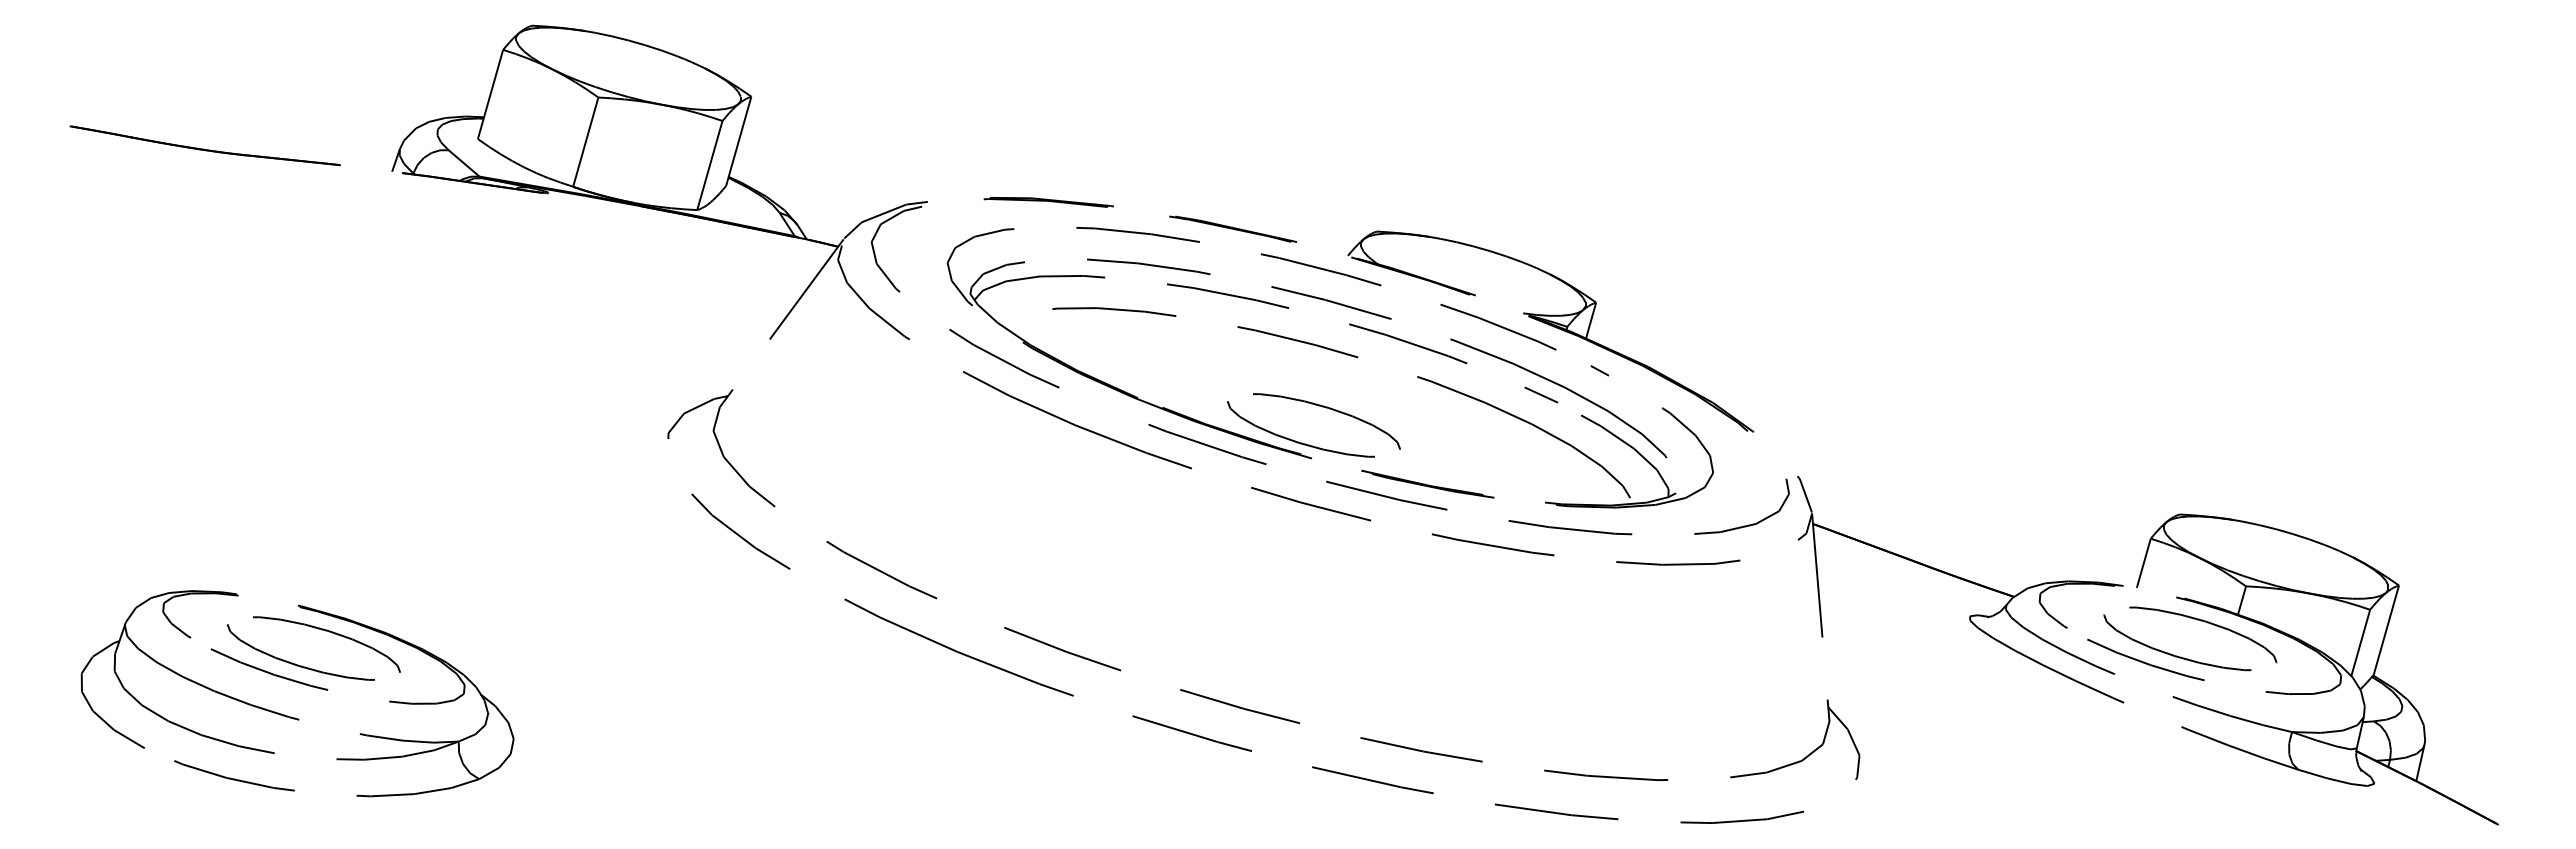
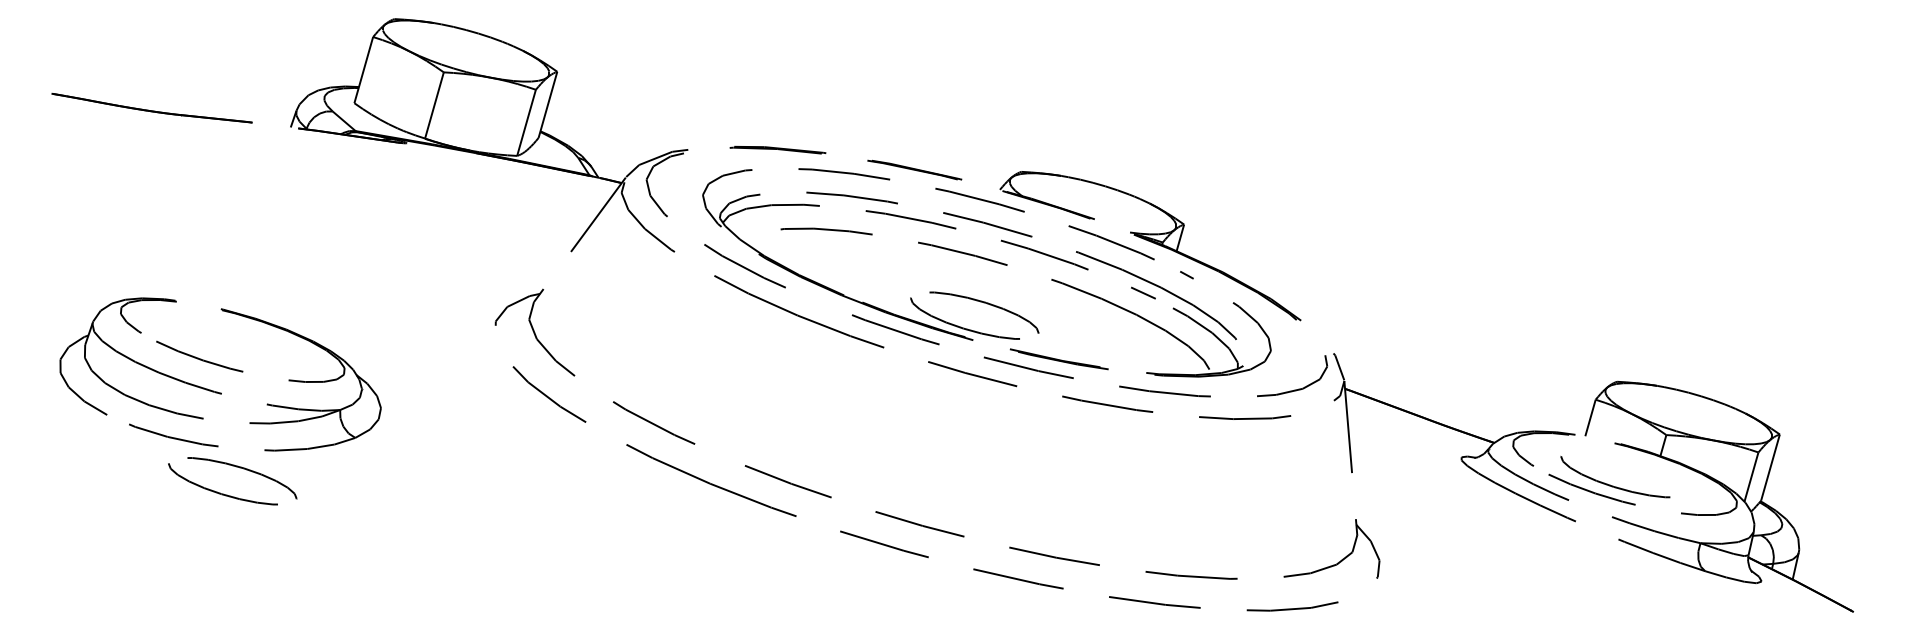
part: (2207, 623) -> (1637, 462), removed
part: (298, 683) -> (221, 366), moved

